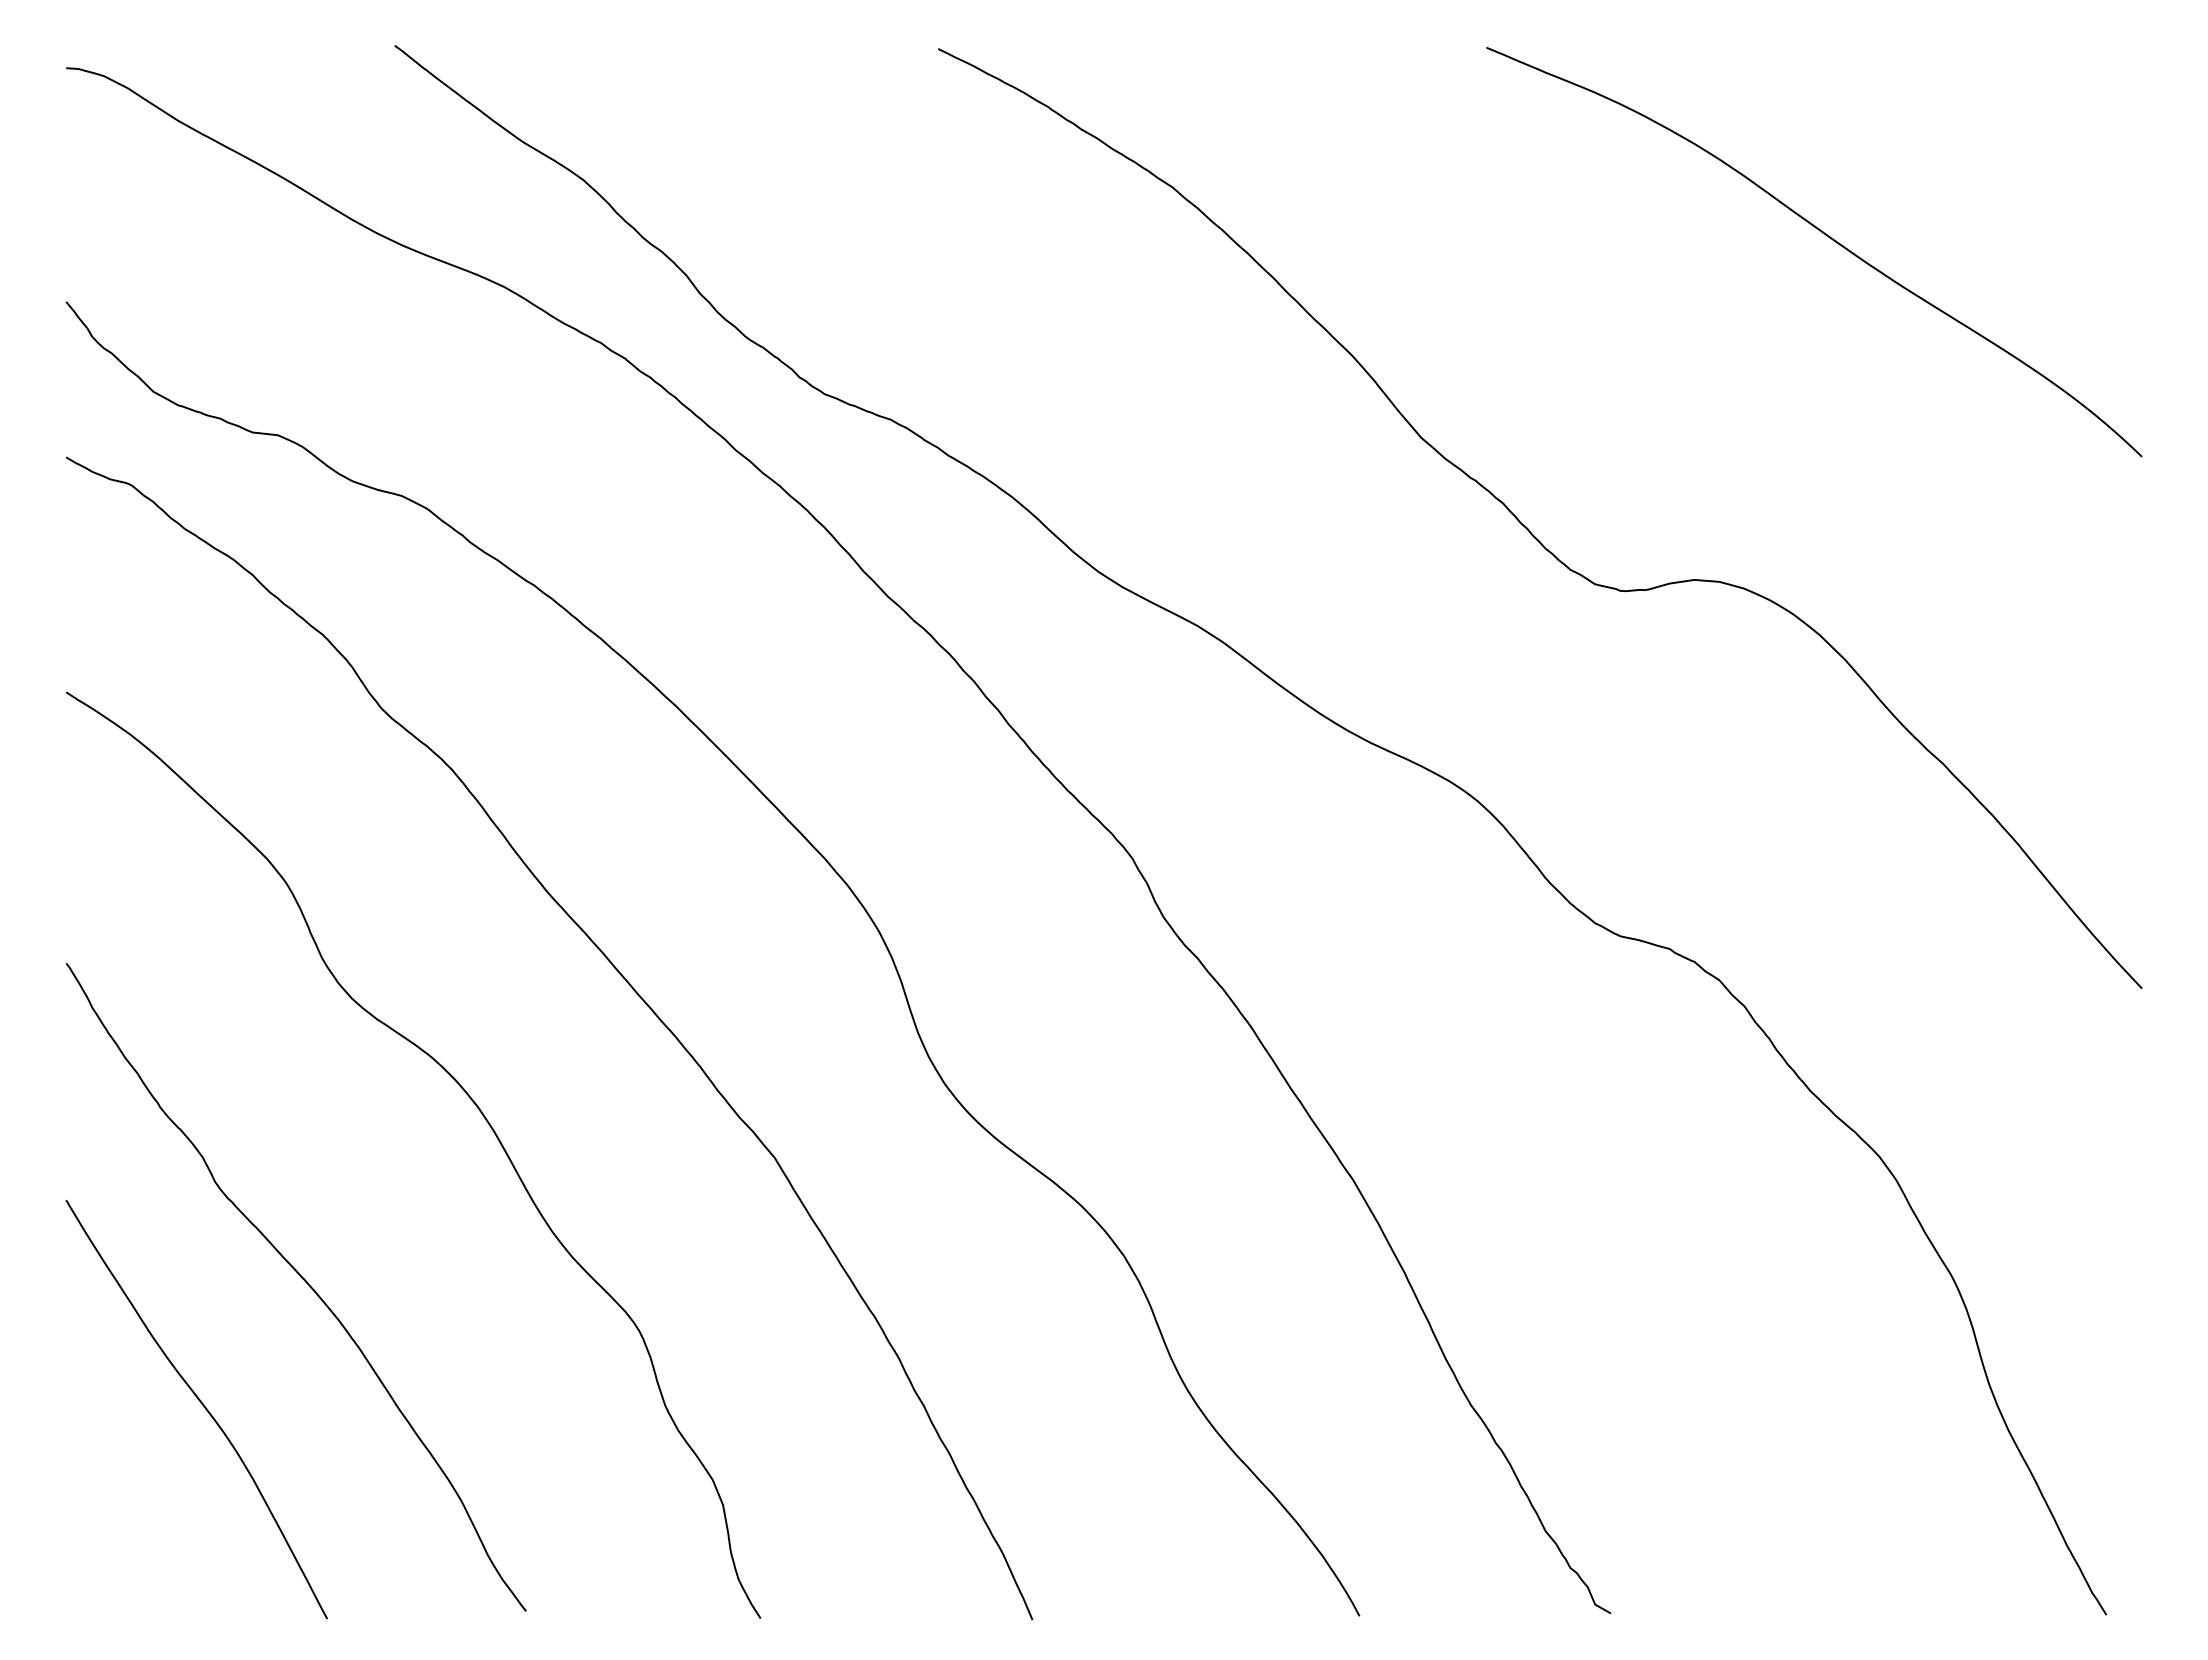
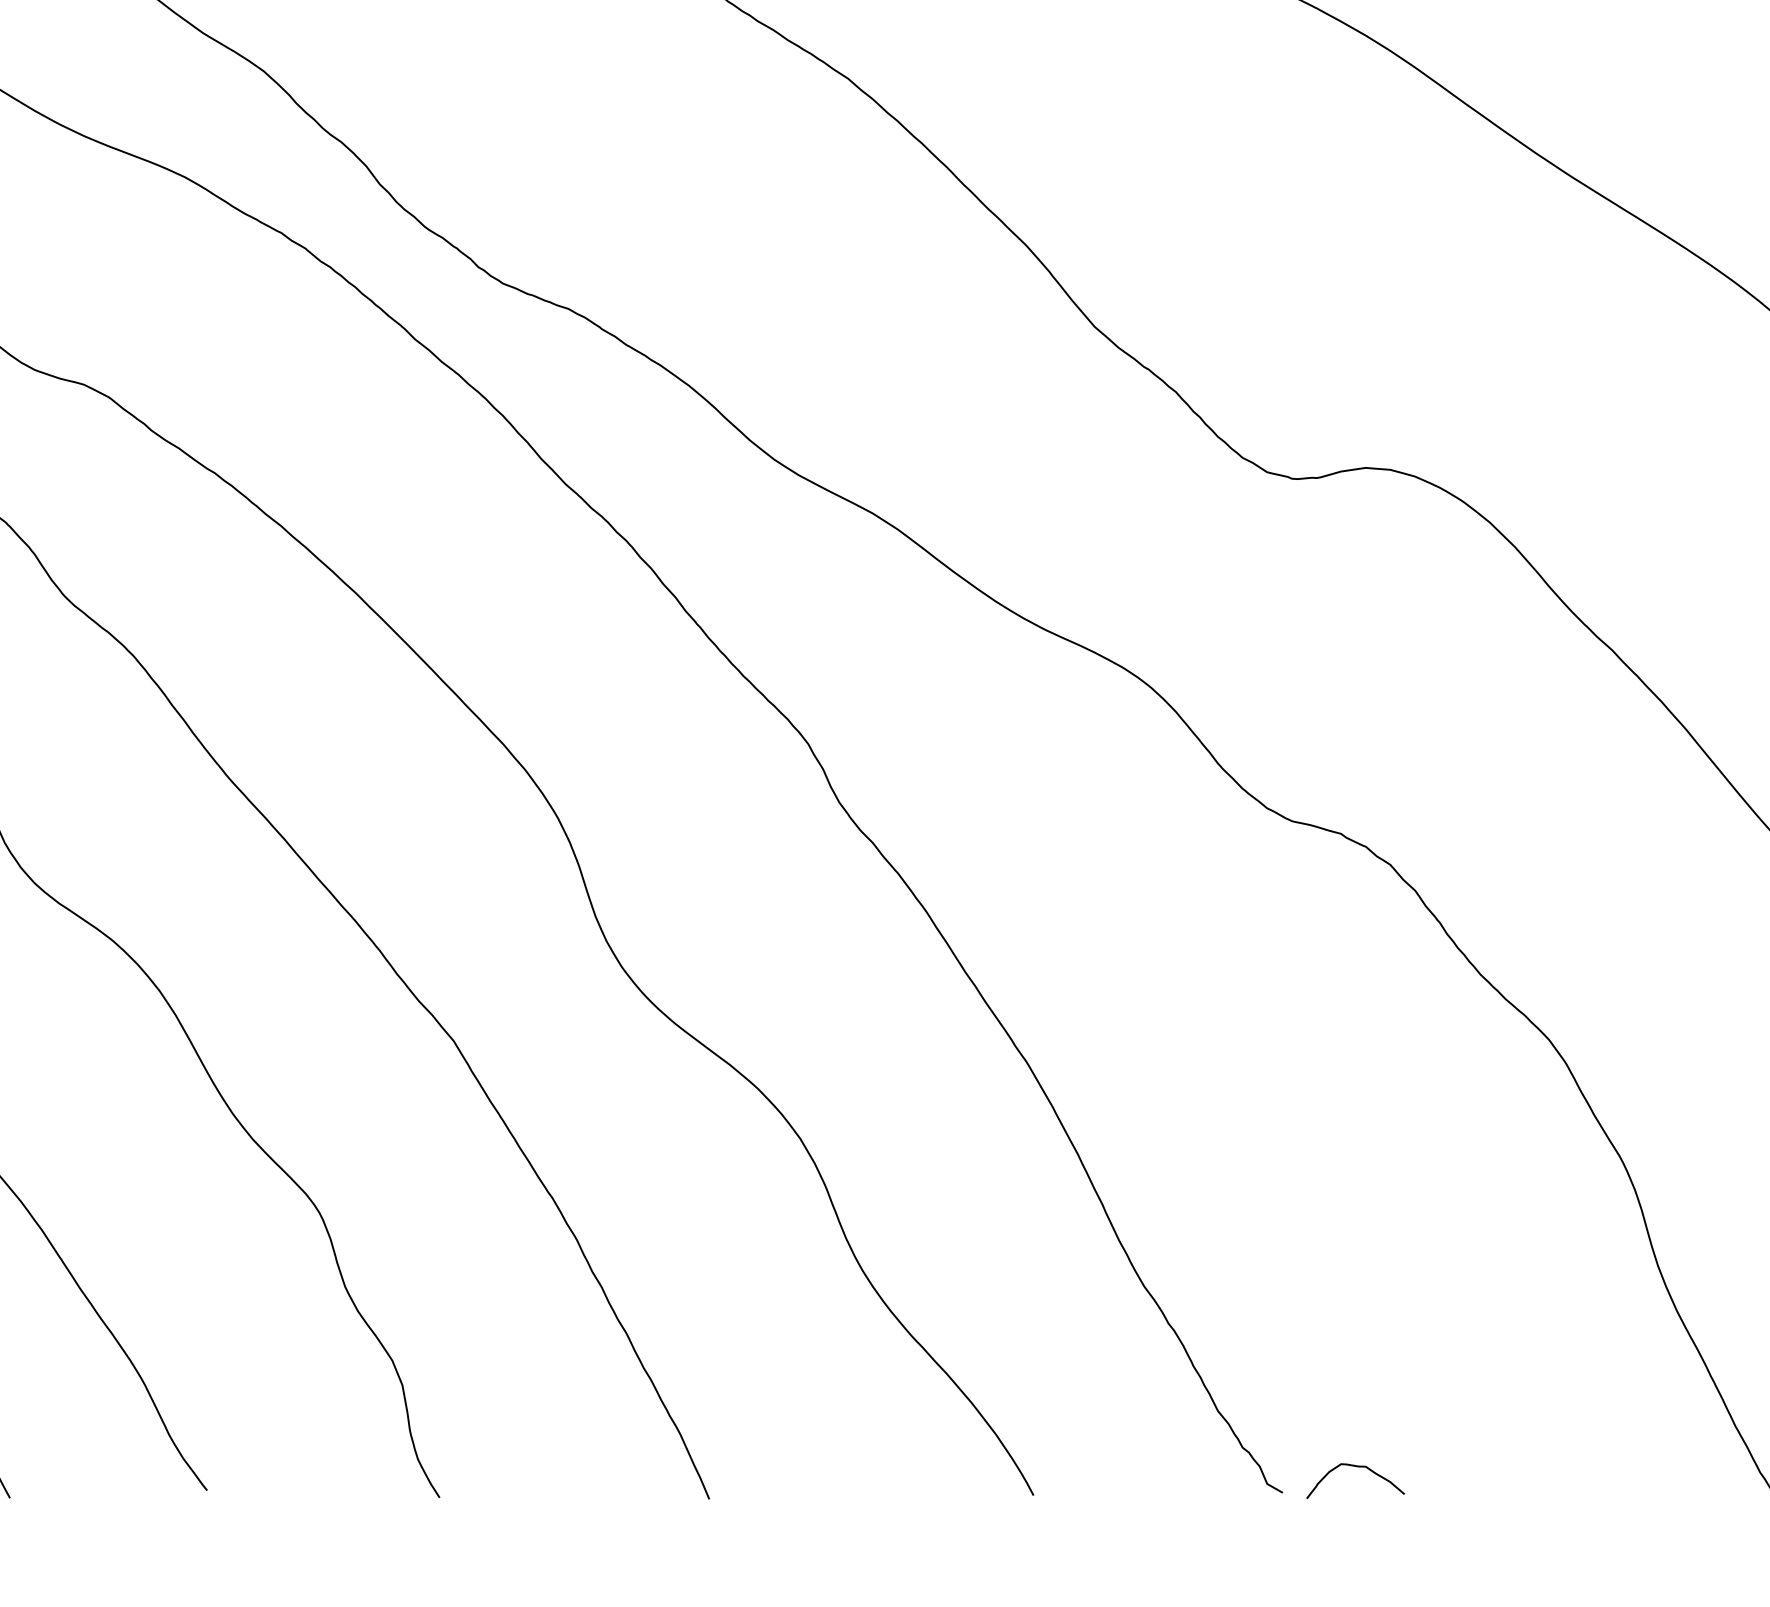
curve: (1684, 1587) -> (1355, 1467), added

